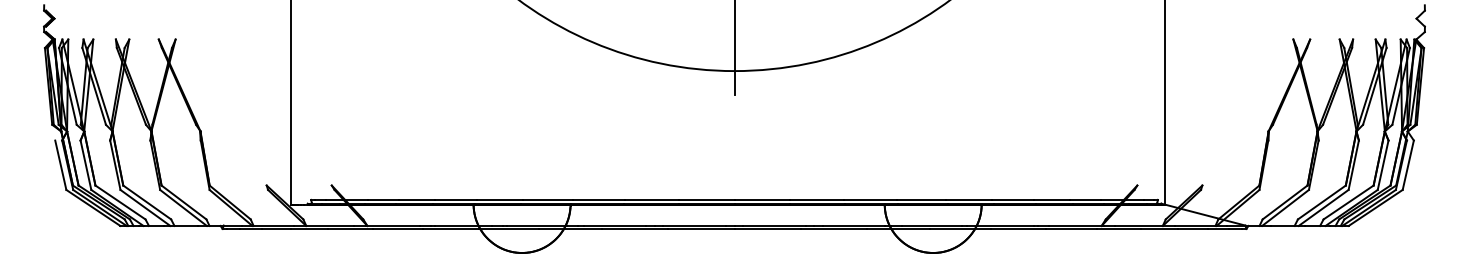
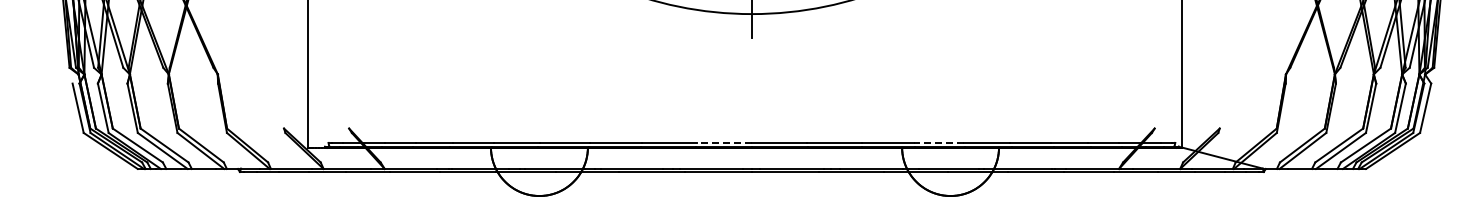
line: (706, 199) -> (723, 142), solid -> dashed
line: (921, 199) -> (938, 142), solid -> dashed

